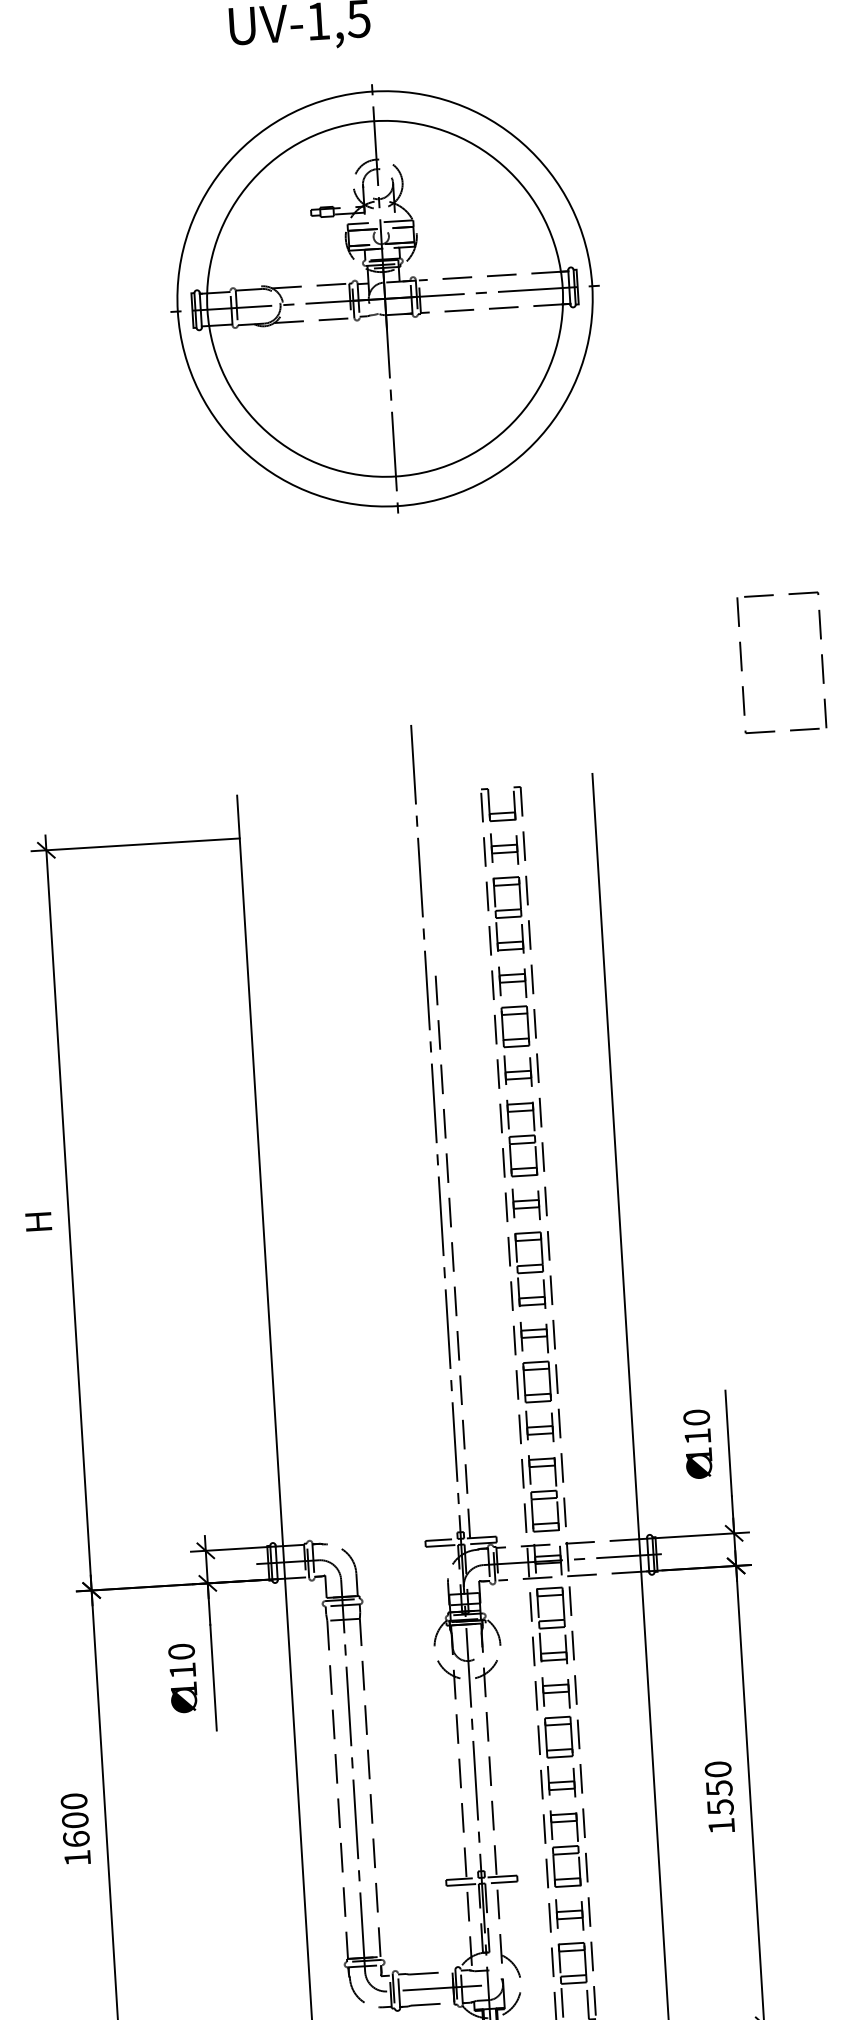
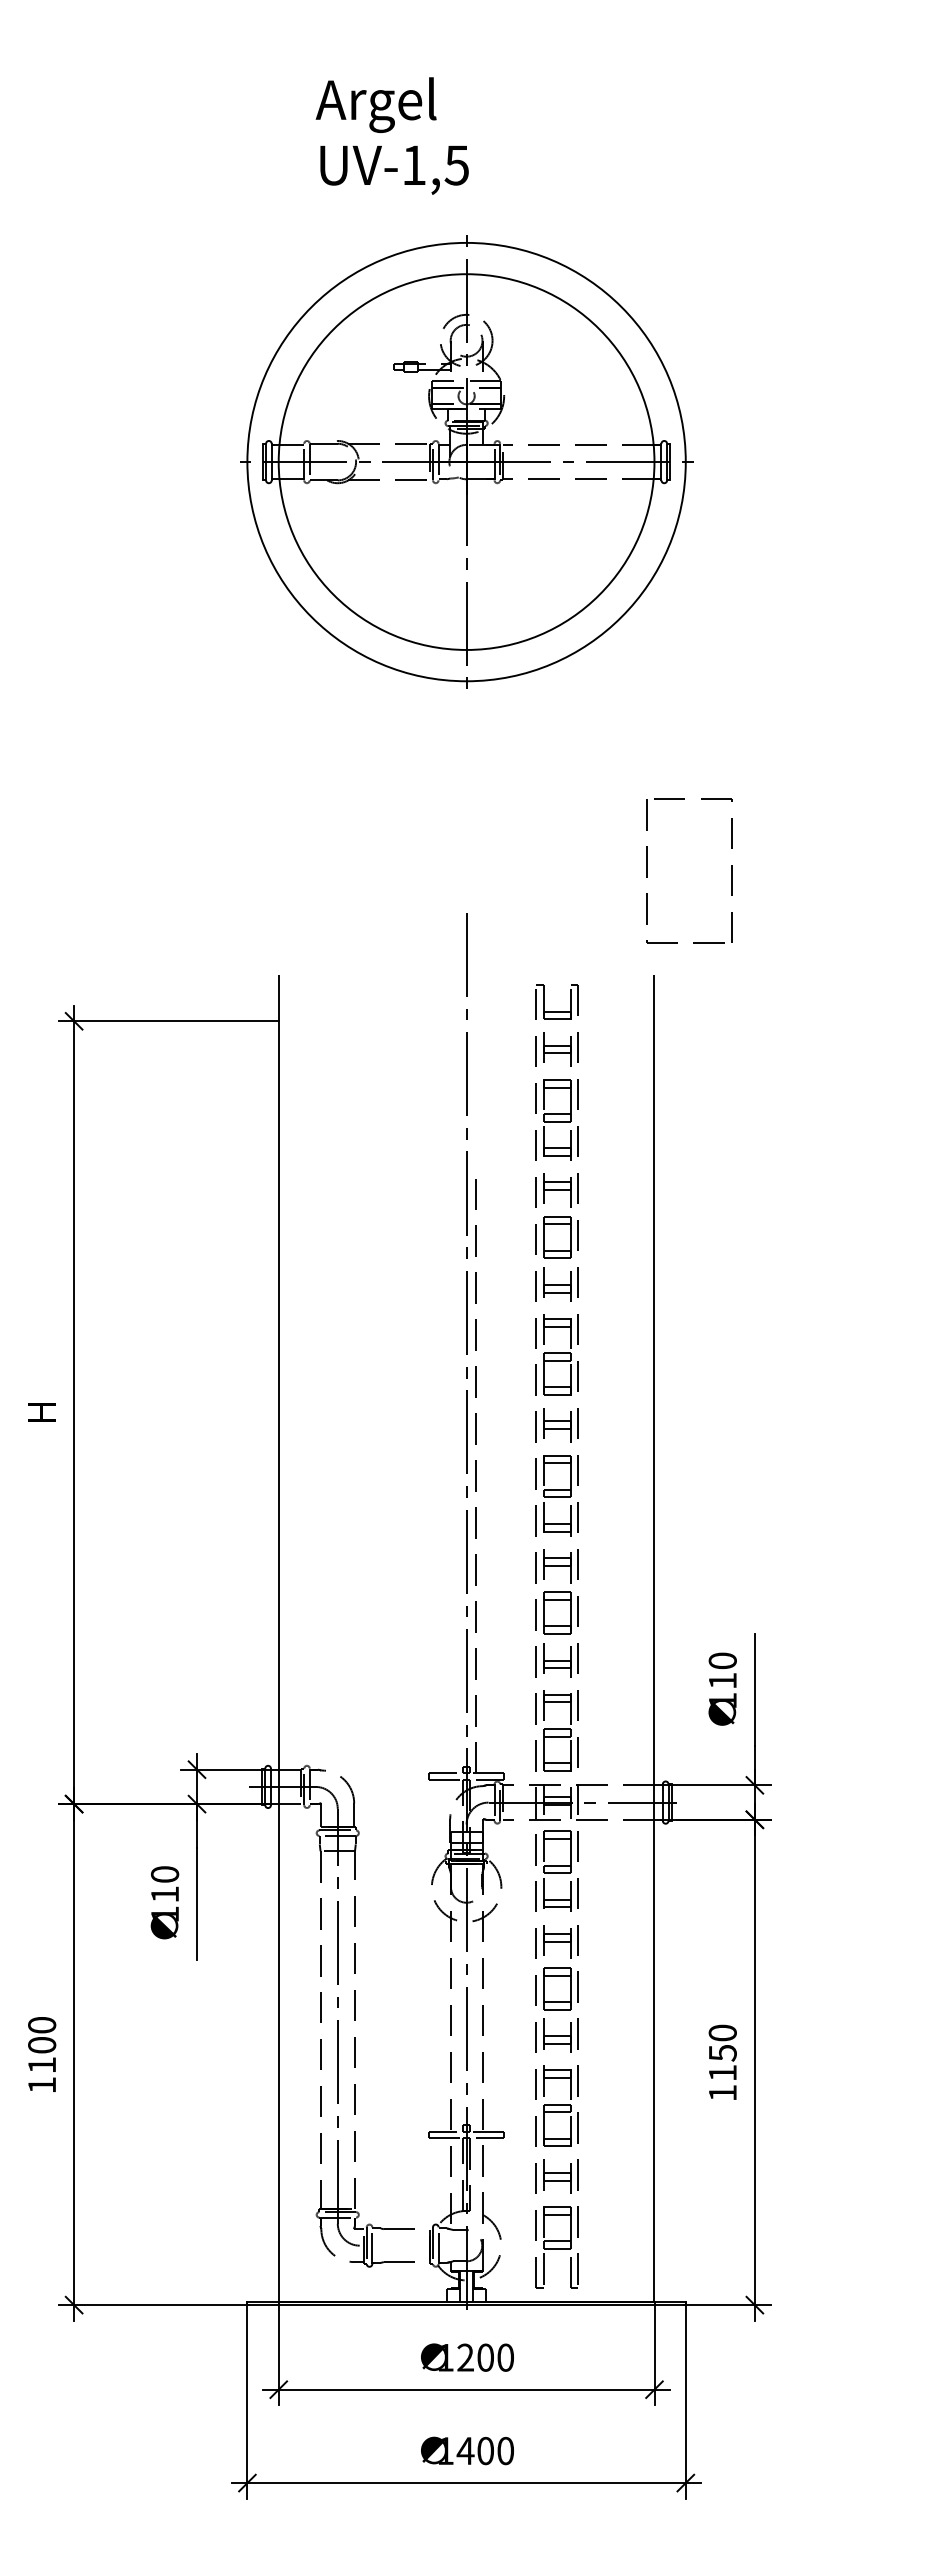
part: (742, 664) -> (647, 870), moved
text: (720, 1807) -> (722, 2073), 1550 -> 1150
text: (76, 1838) -> (42, 2064), 1600 -> 1100
line: (442, 1987) -> (418, 2245), removed

